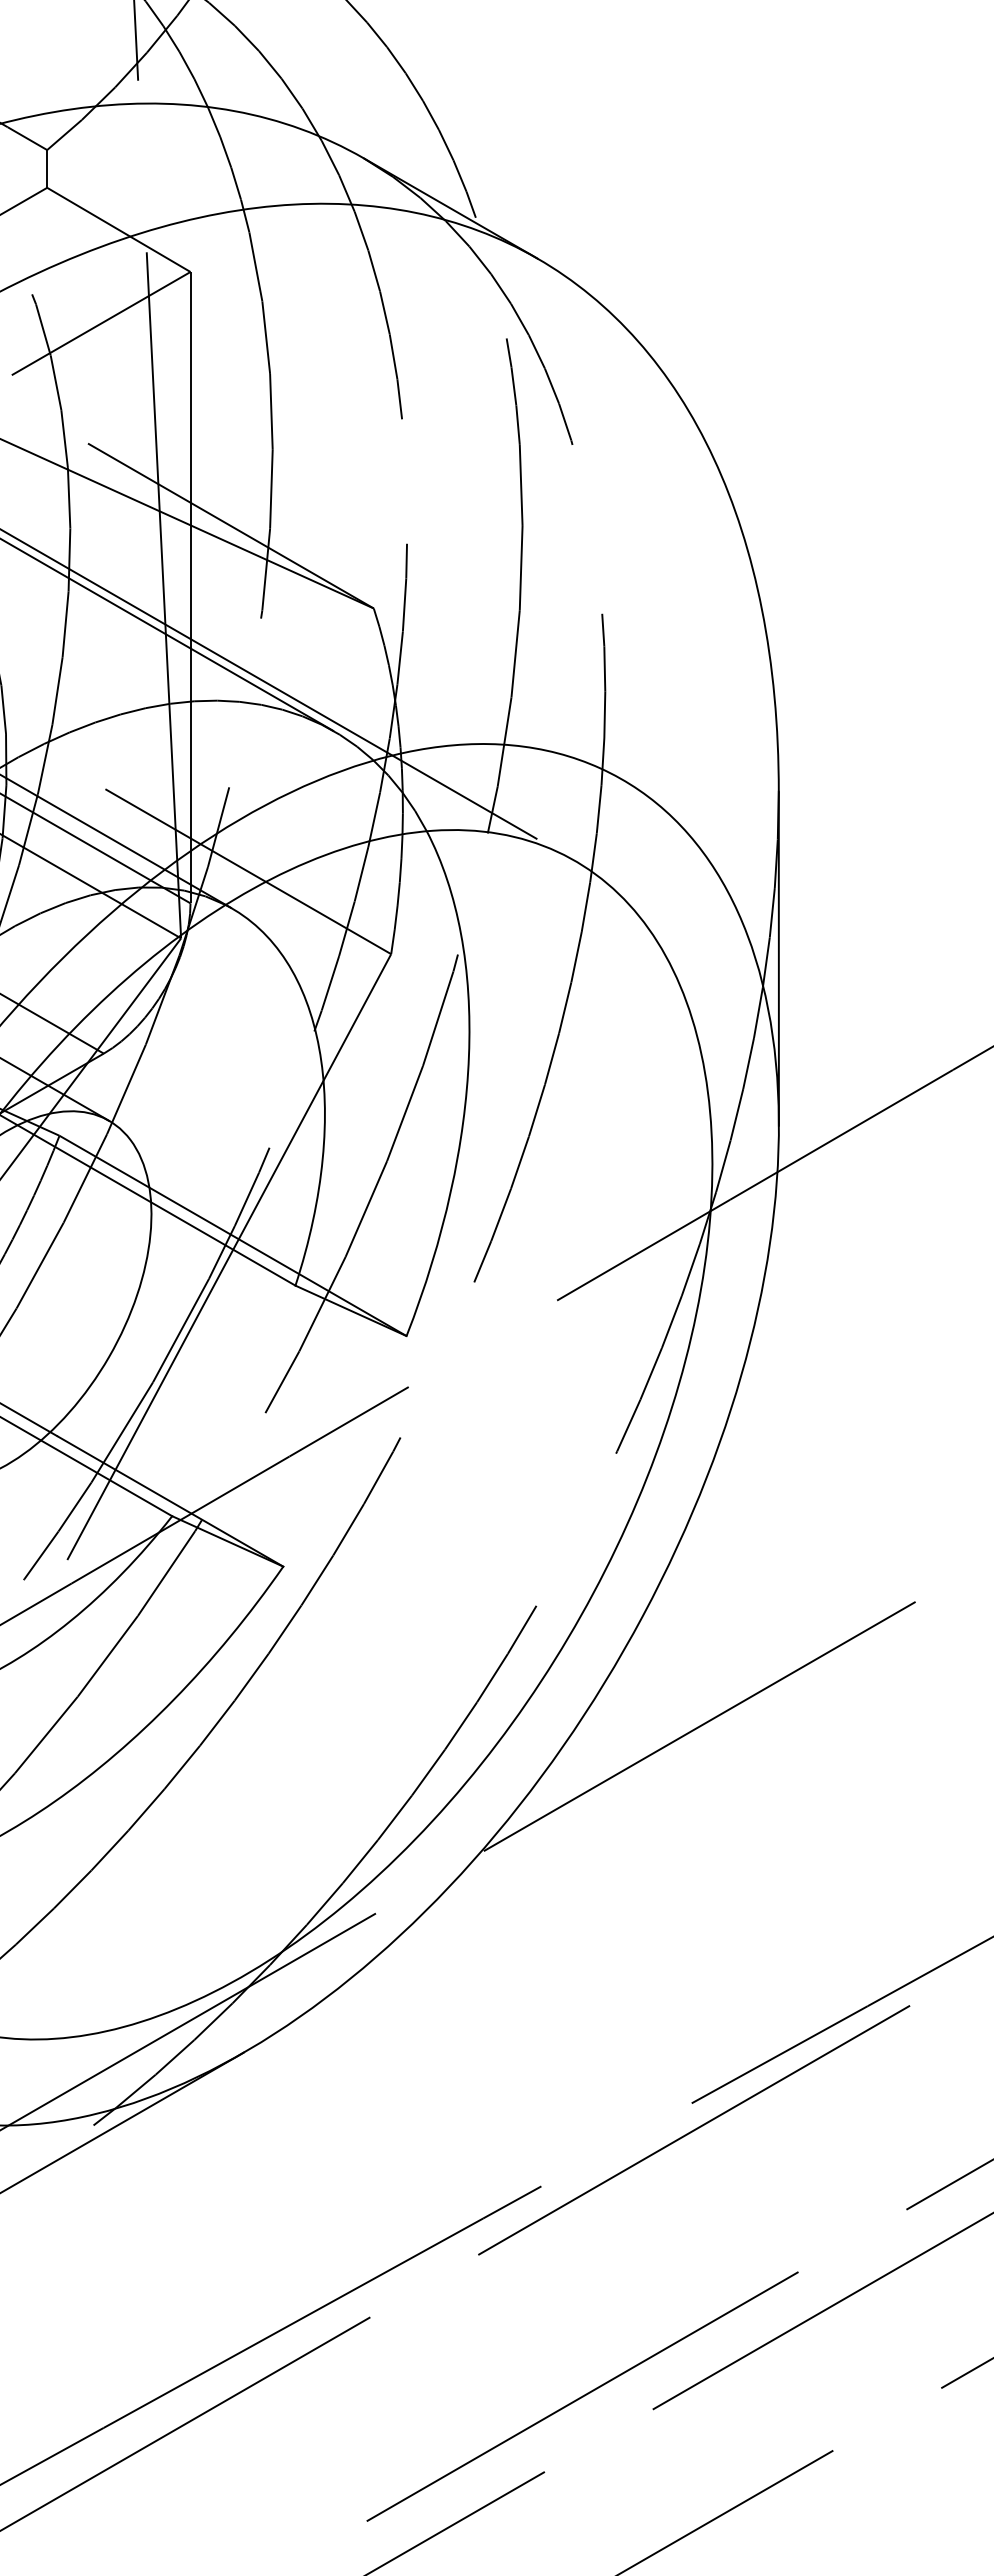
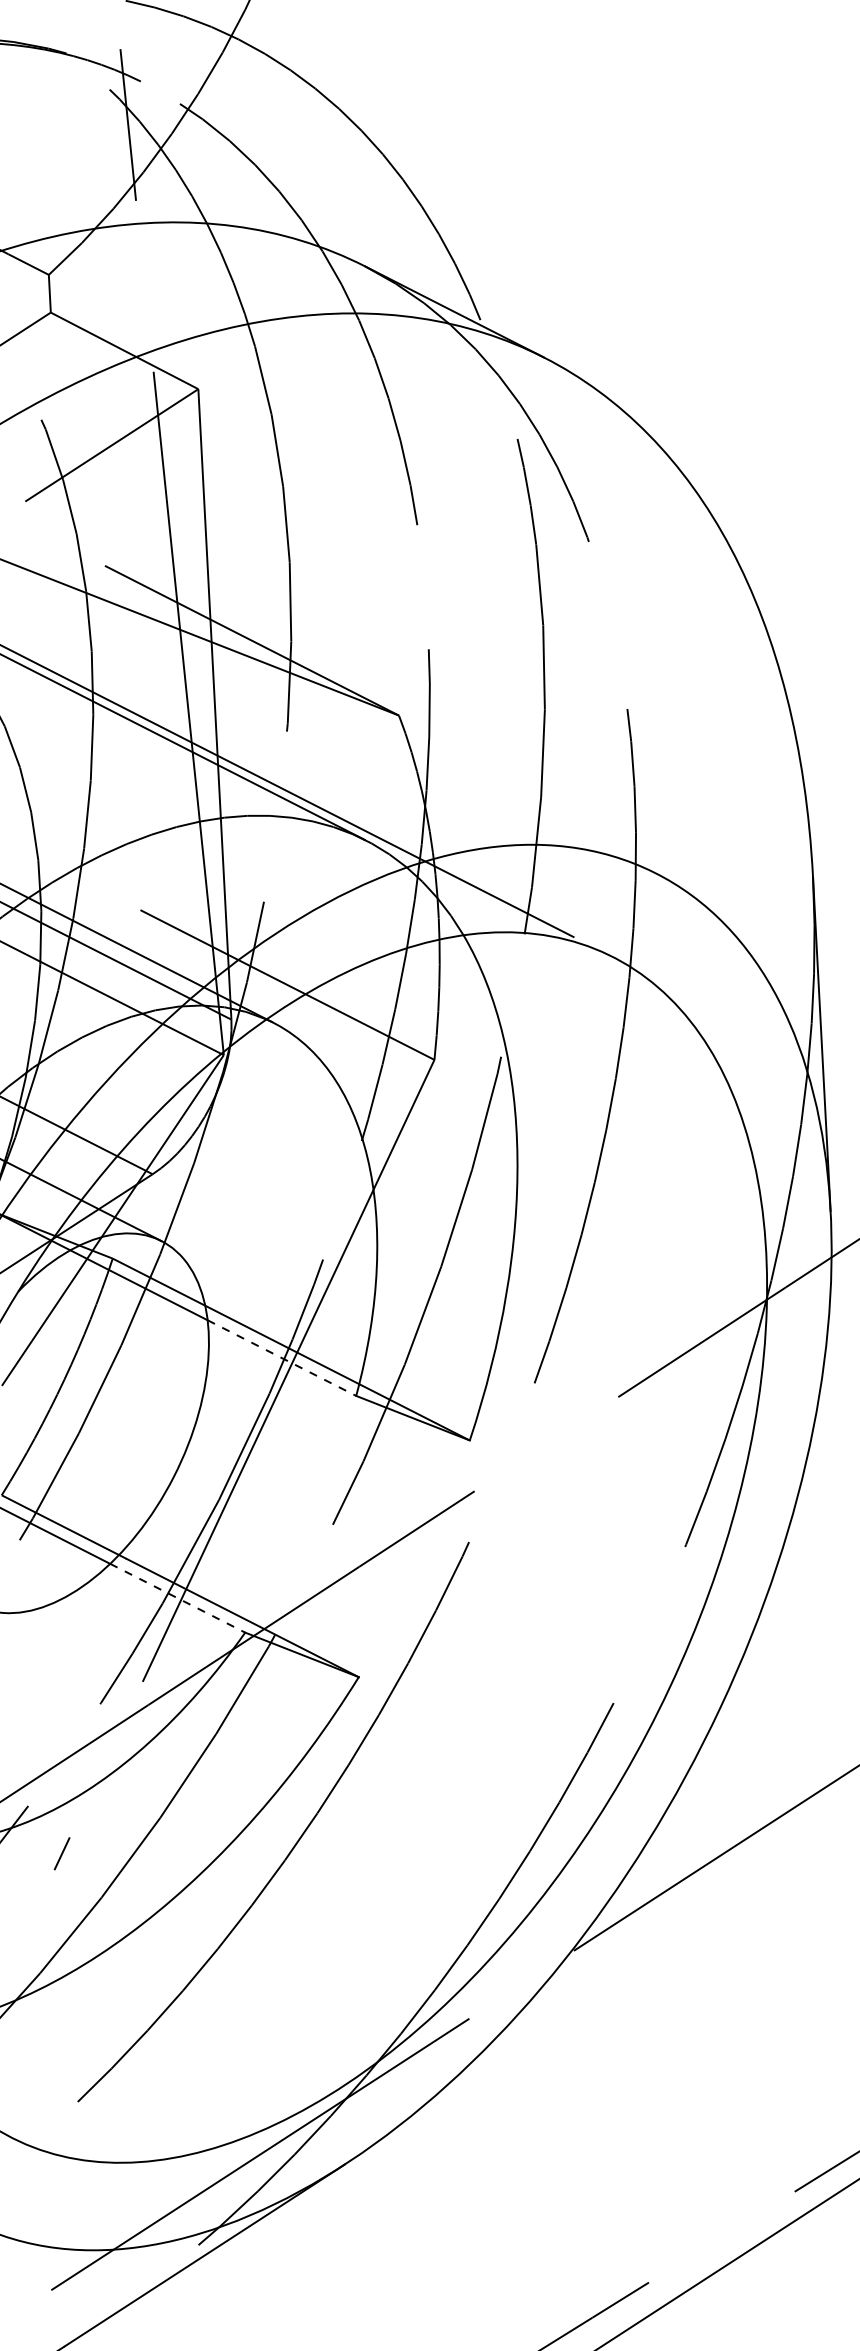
line: (223, 1244) -> (282, 1358), solid -> dashed
line: (106, 1478) -> (177, 1598), solid -> dashed

